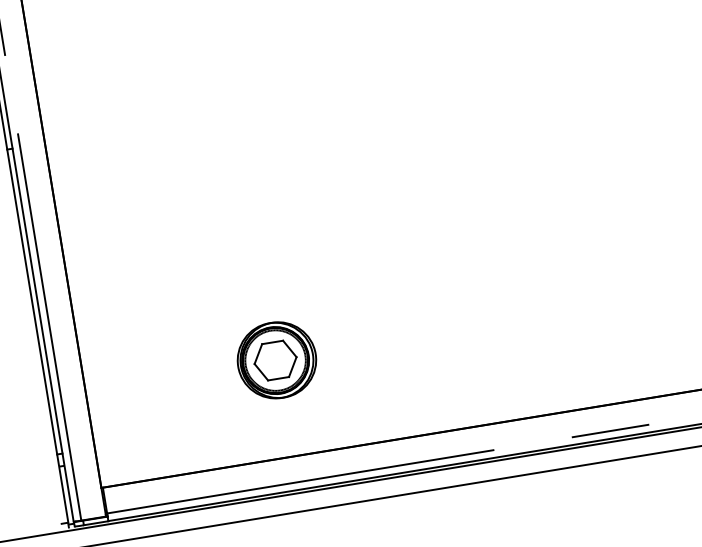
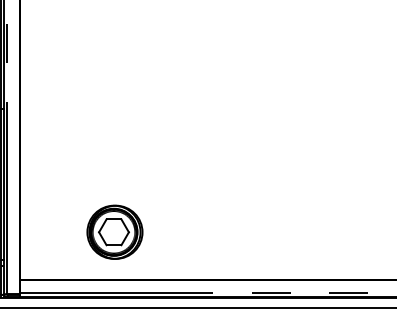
part: (275, 359) -> (114, 231), size x1.43

